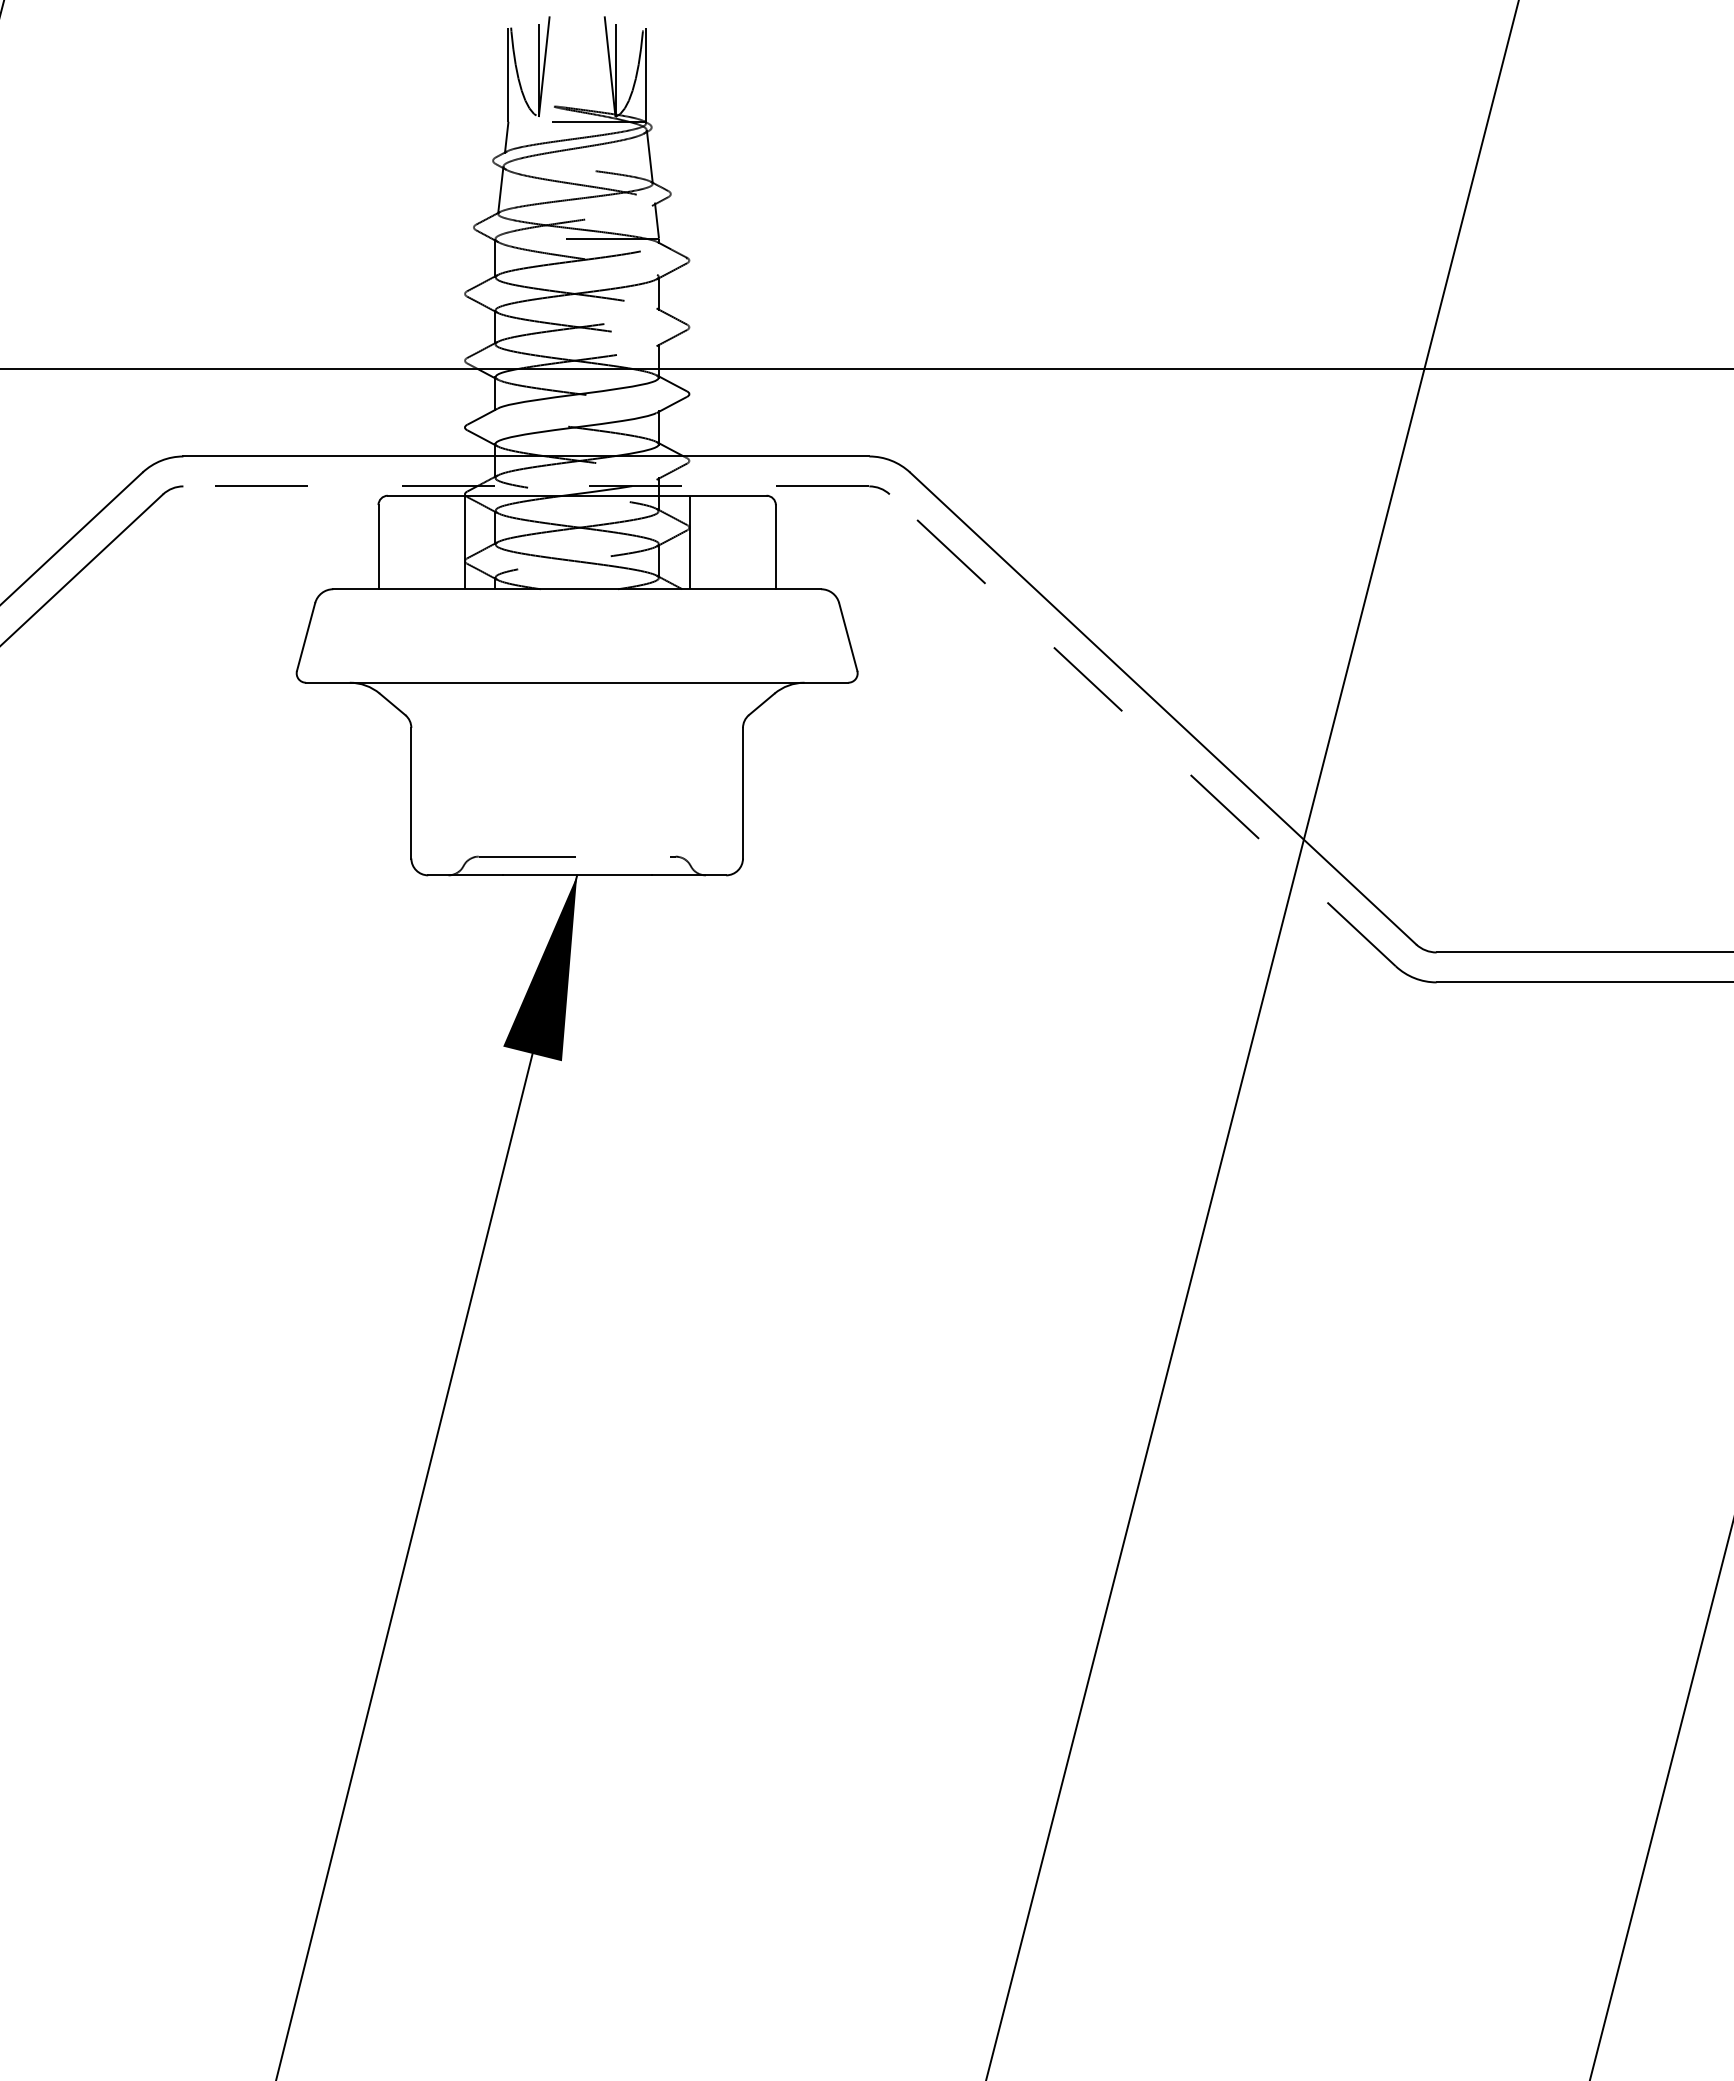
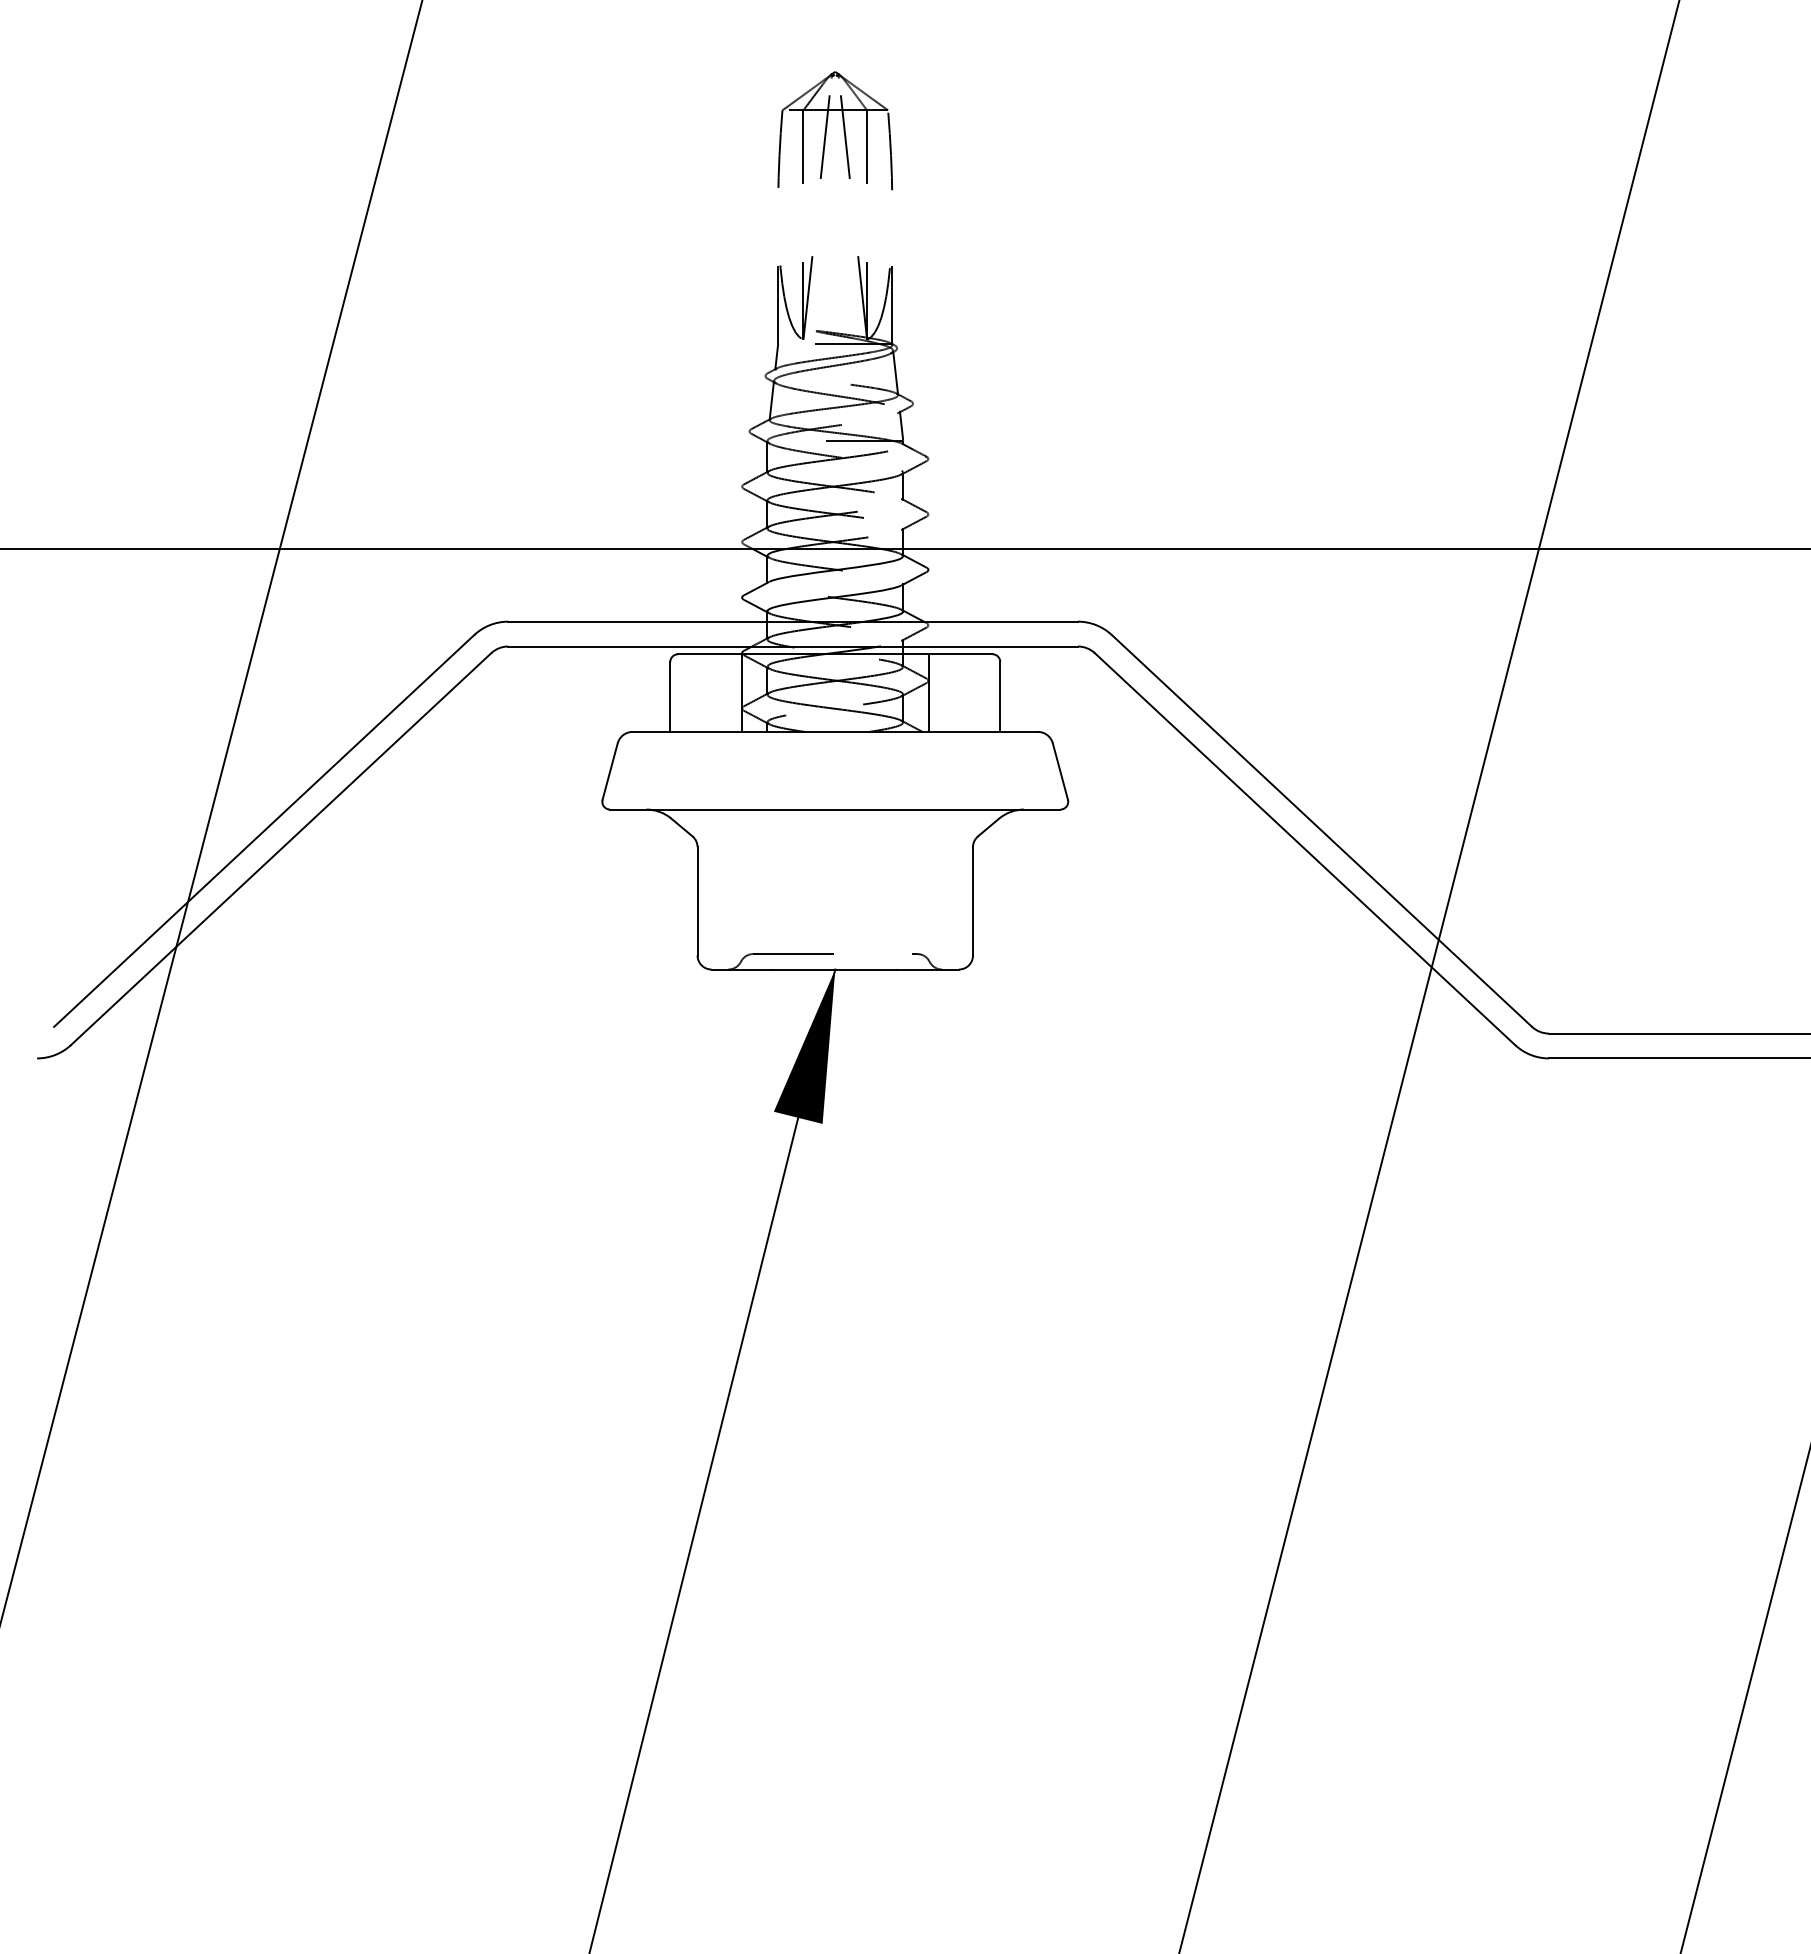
line: (526, 486) -> (793, 646), dashed -> solid
line: (1142, 729) -> (1304, 848), dashed -> solid

